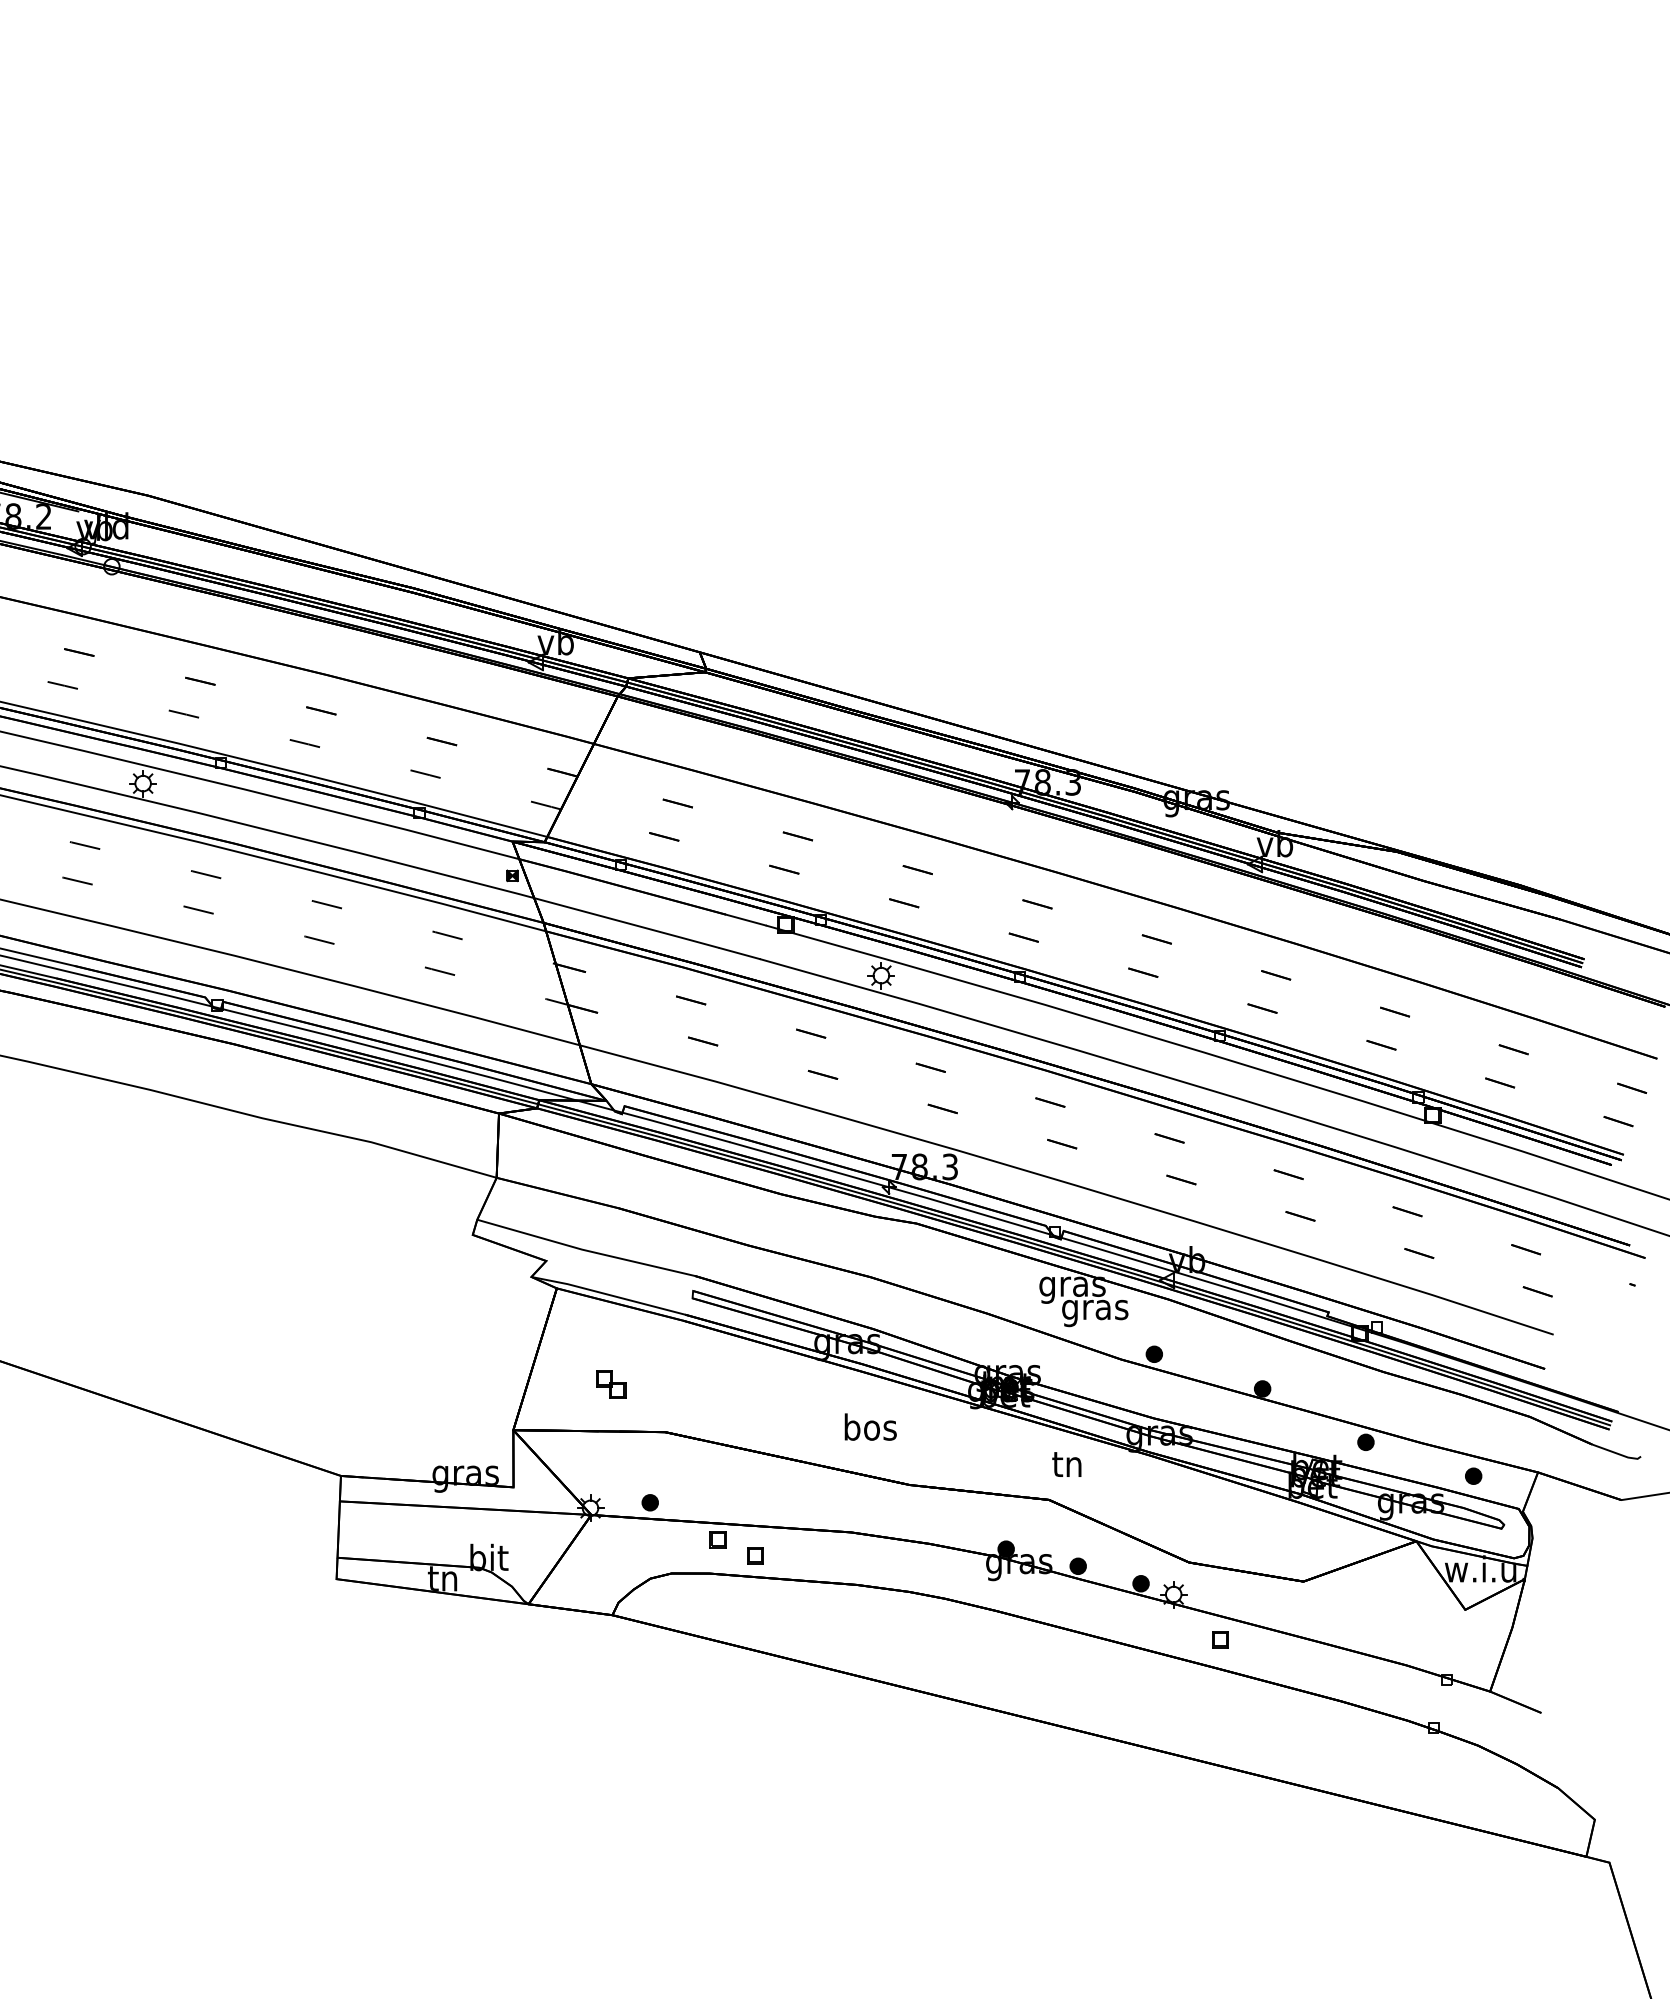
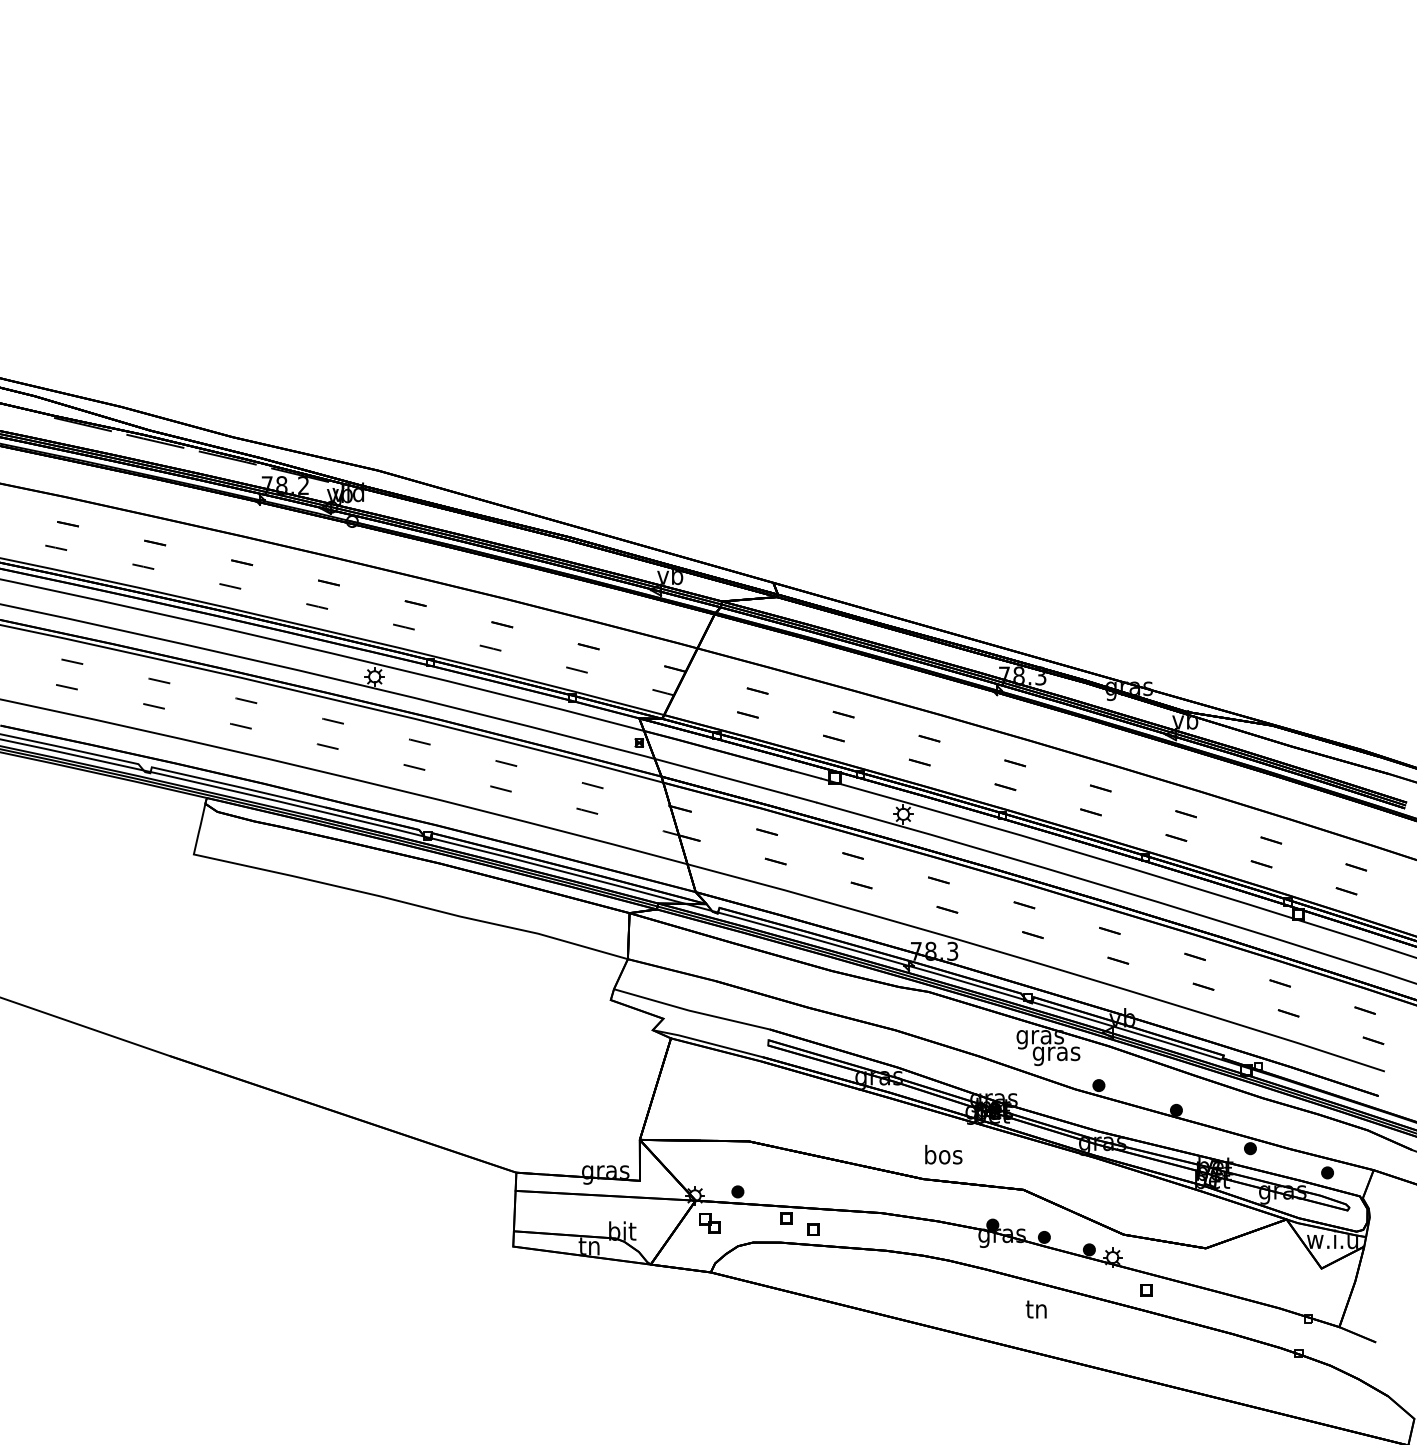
part: (610, 1384) -> (709, 1223), moved
text: (870, 1426) -> (943, 1154), moved
text: (1065, 1464) -> (1035, 1309), moved

